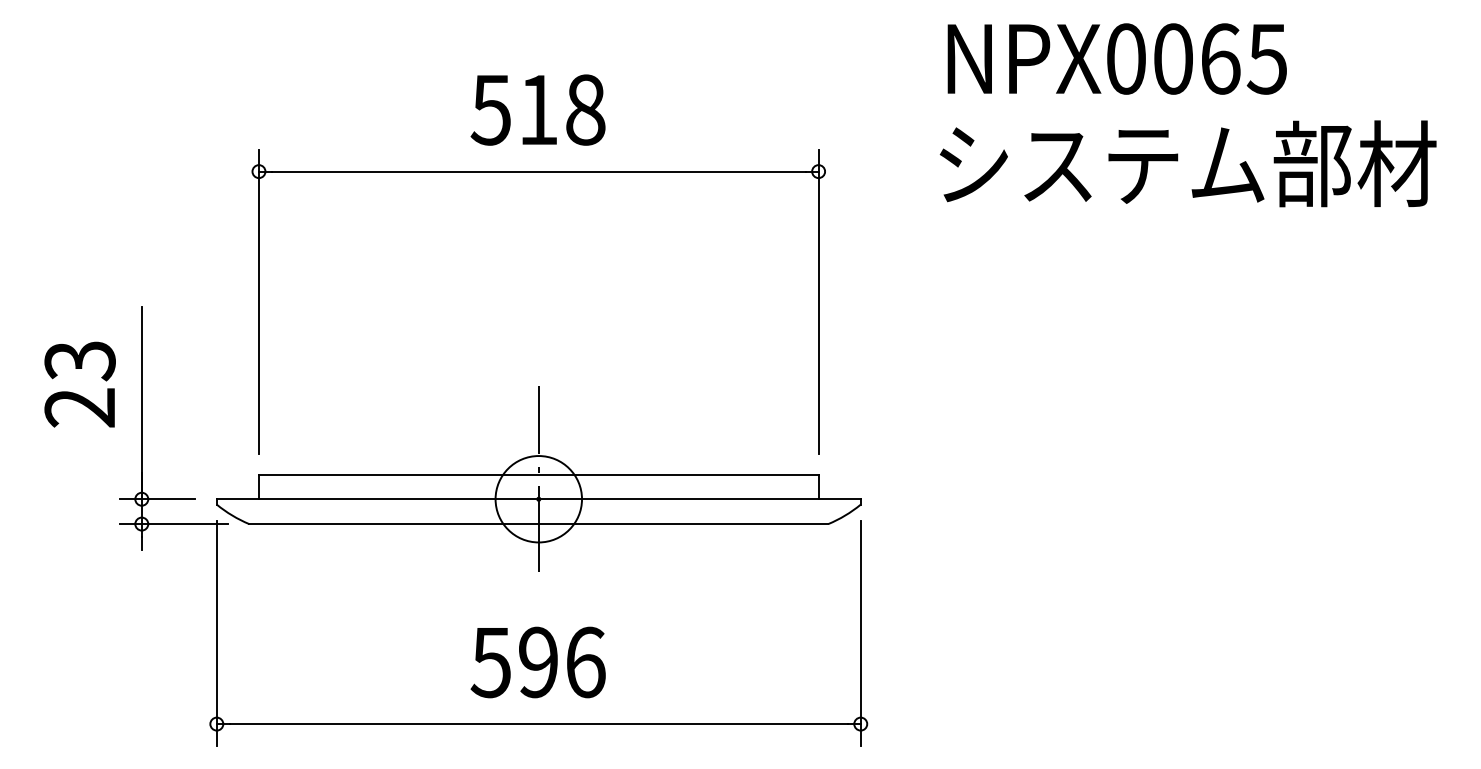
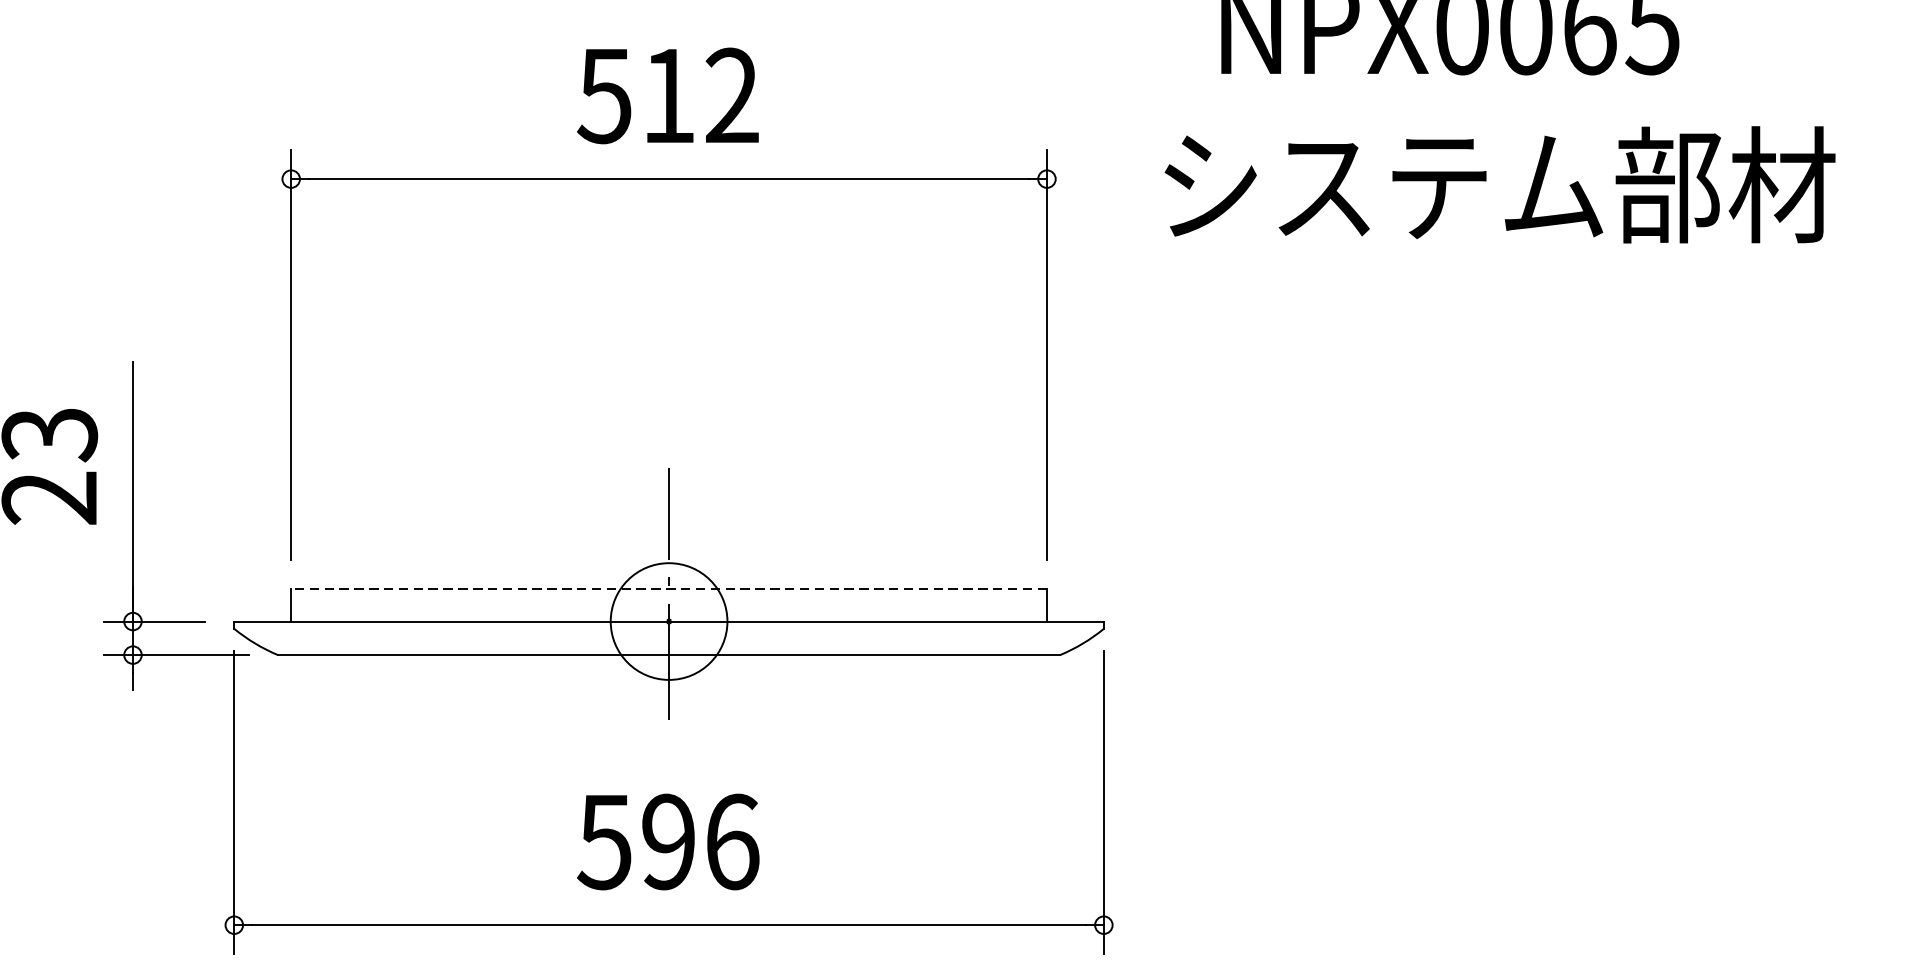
text: (585, 109) -> (732, 95), 518 -> 512
text: (1187, 163) -> (1499, 184), moved
line: (538, 475) -> (668, 589), solid -> dashed

